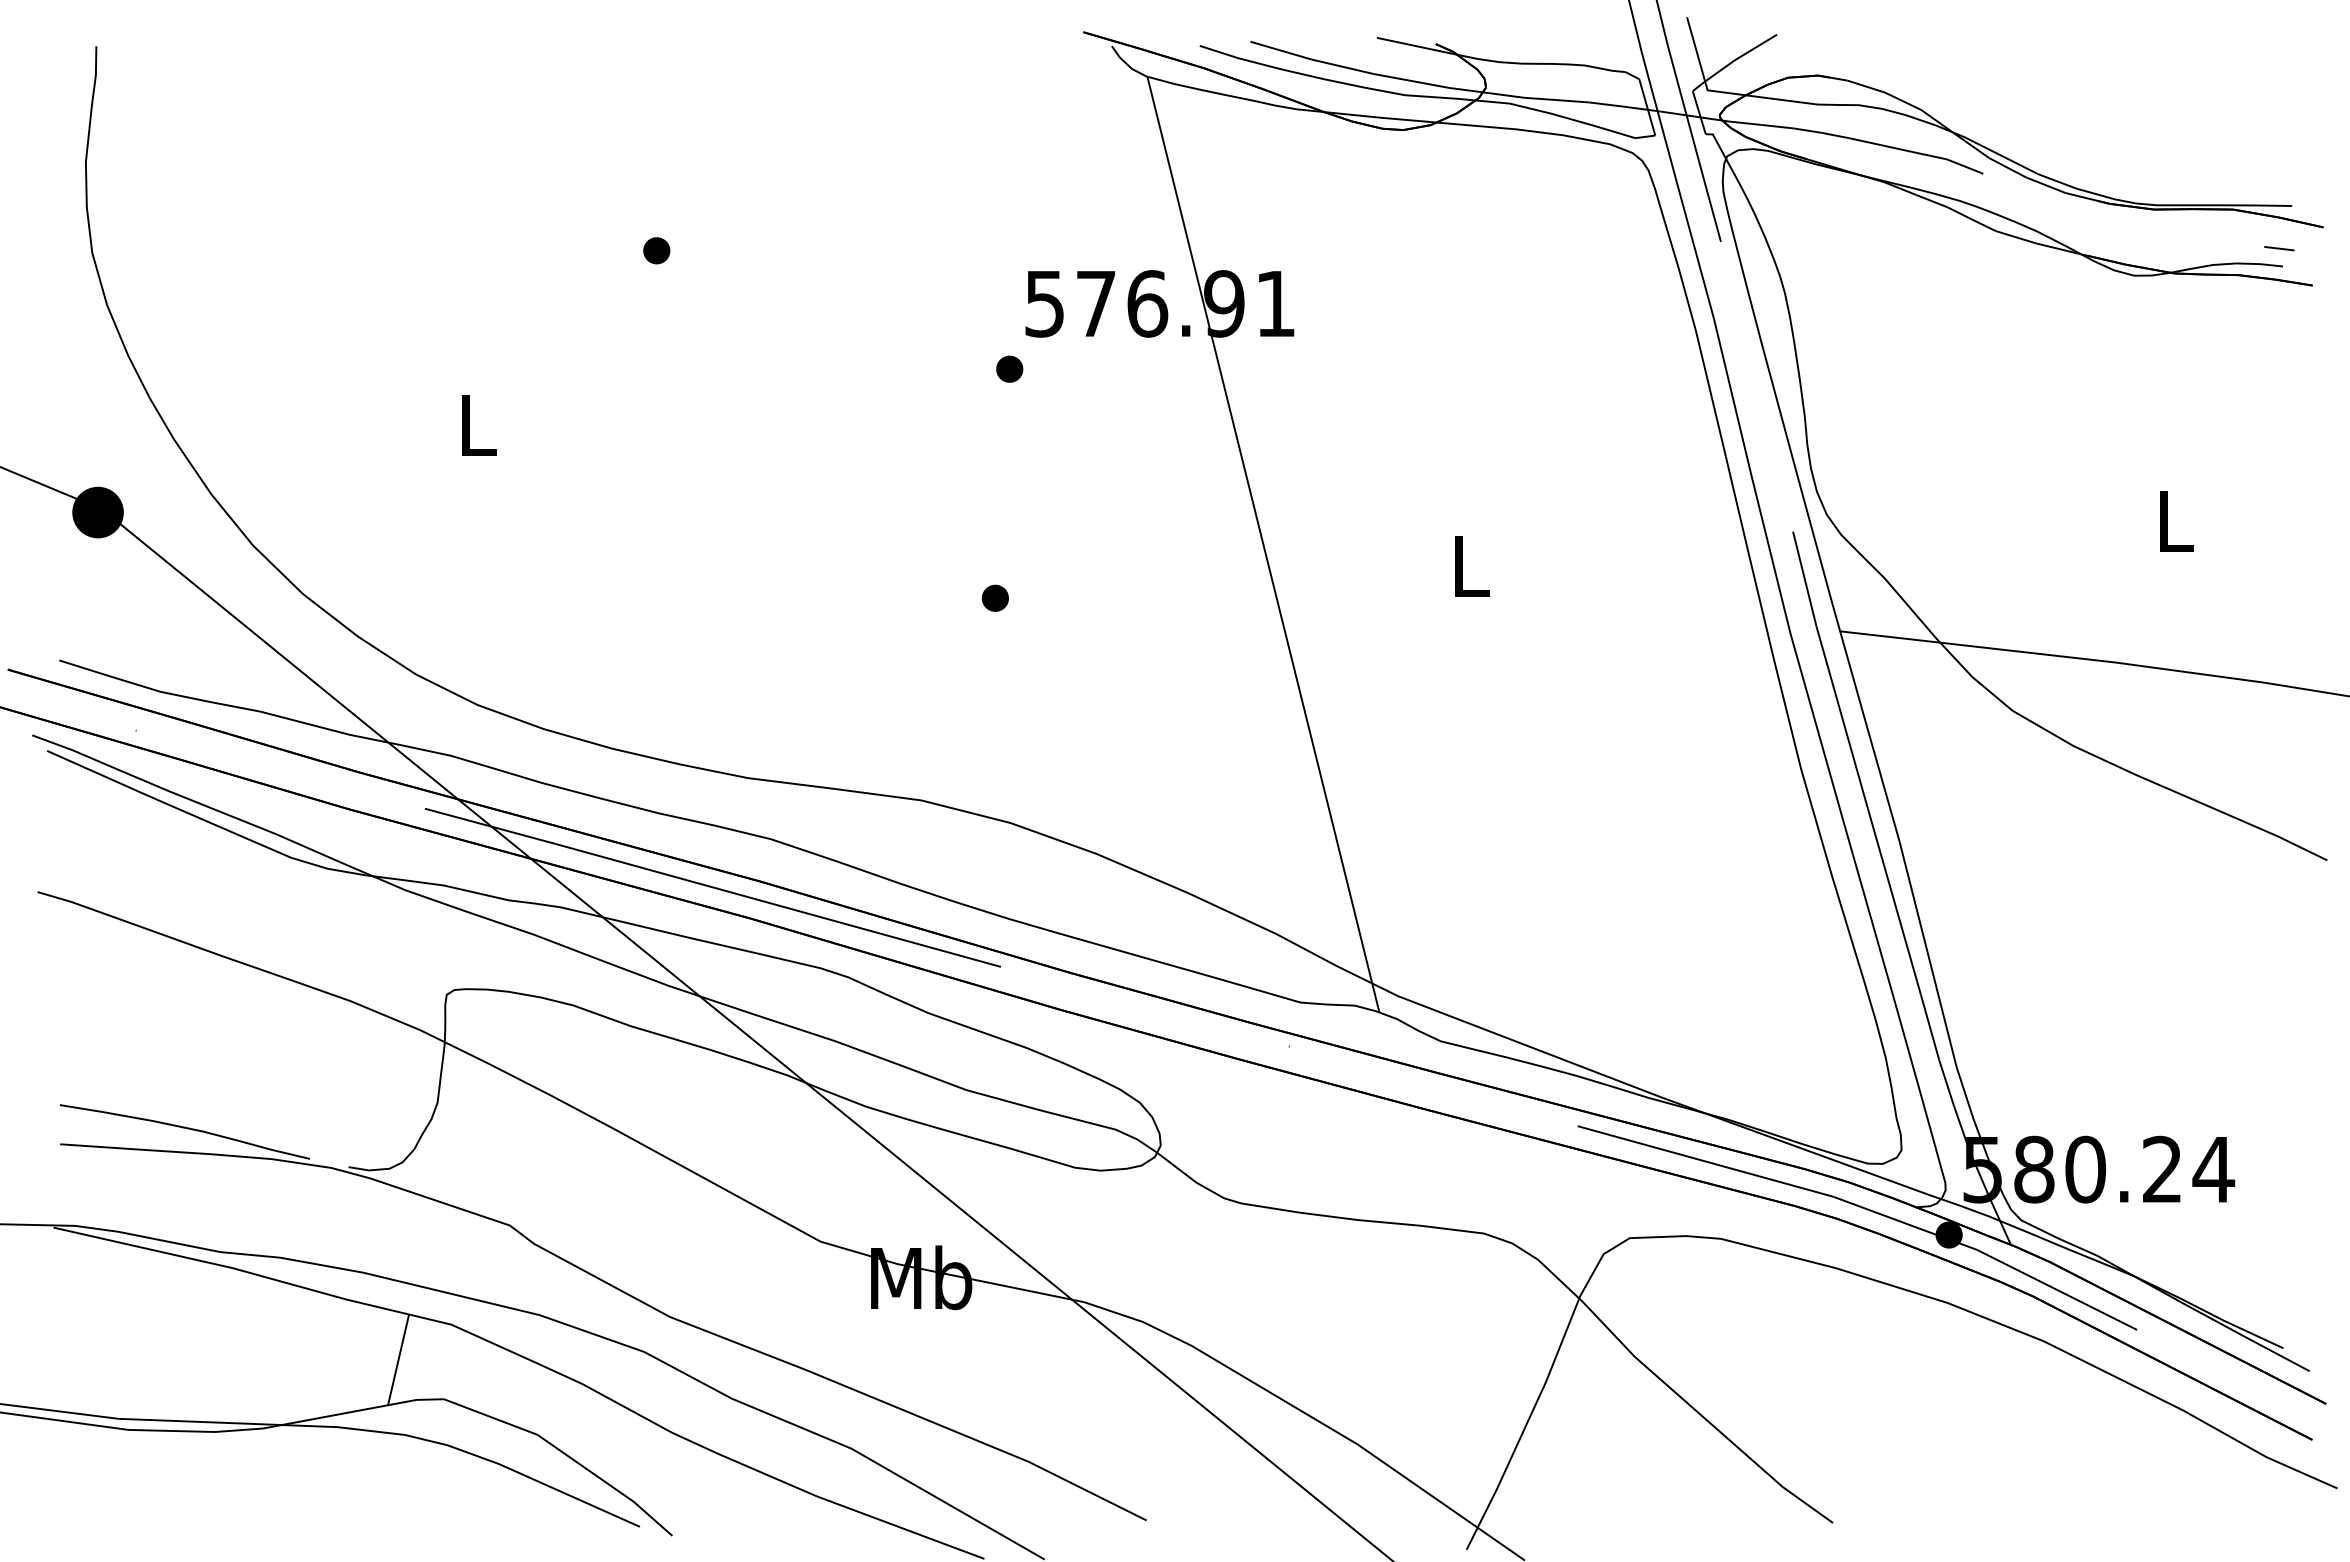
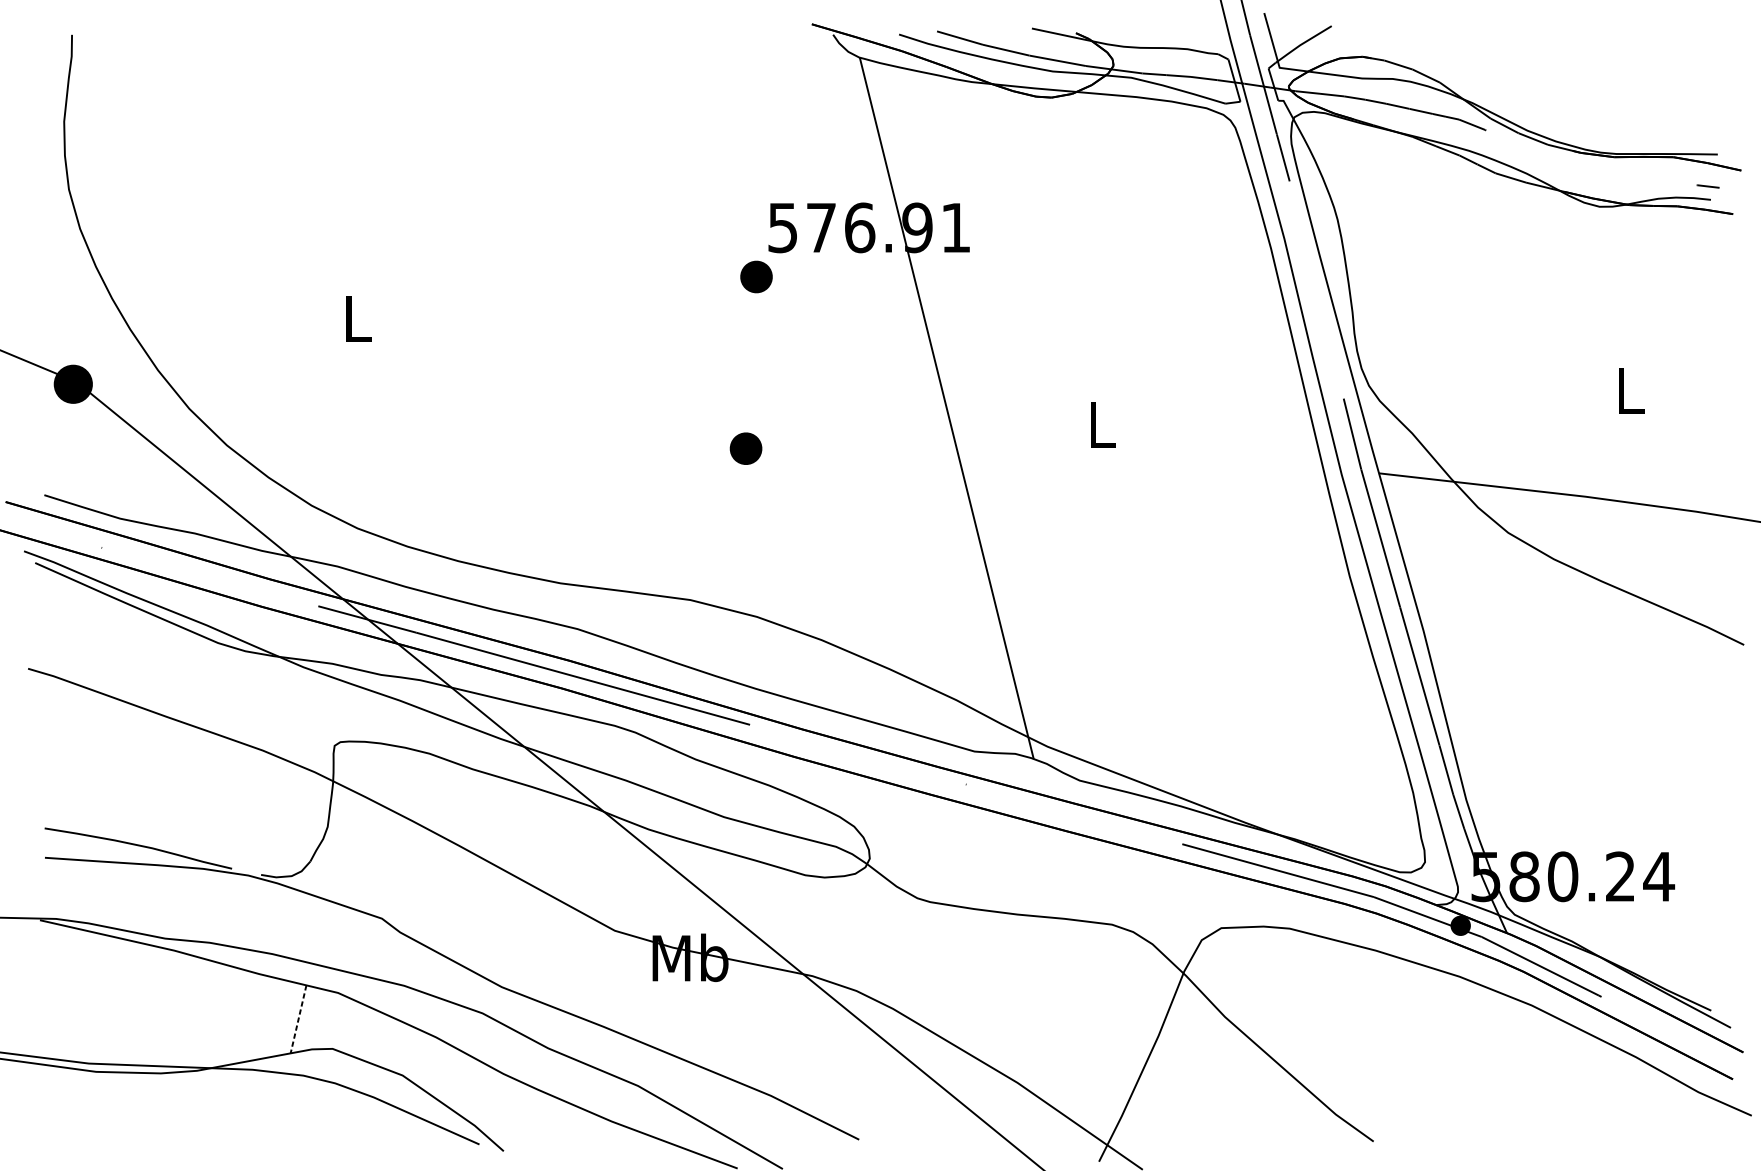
part: (656, 250) -> (491, 187), removed
part: (1009, 368) -> (756, 276), size x1.6
part: (994, 597) -> (745, 447), size x1.6
line: (398, 1359) -> (298, 1019), solid -> dashed

